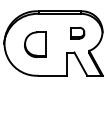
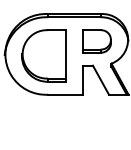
part: (77, 33) -> (96, 41), size x1.67
part: (34, 44) -> (43, 55), size x1.67

